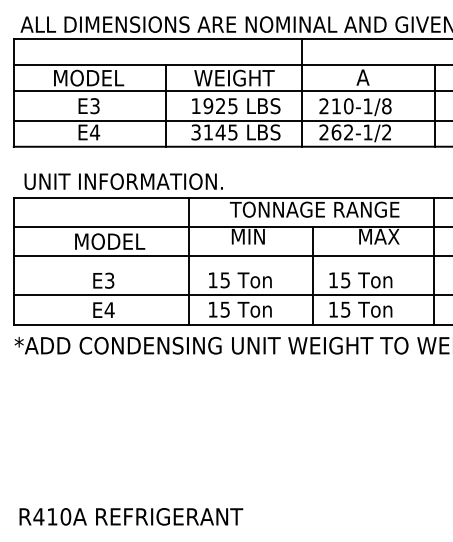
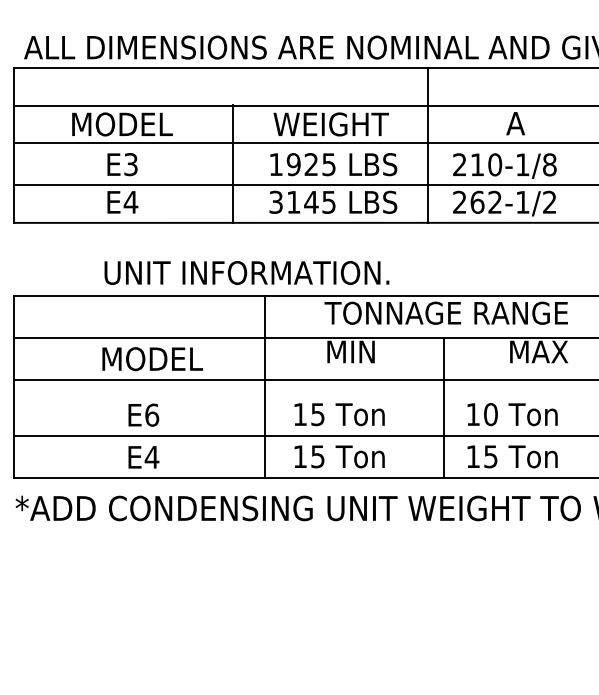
text: (123, 181) -> (246, 272), moved
text: (109, 280) -> (151, 414), E3 -> E6
text: (345, 280) -> (490, 414), 15 -> 10

